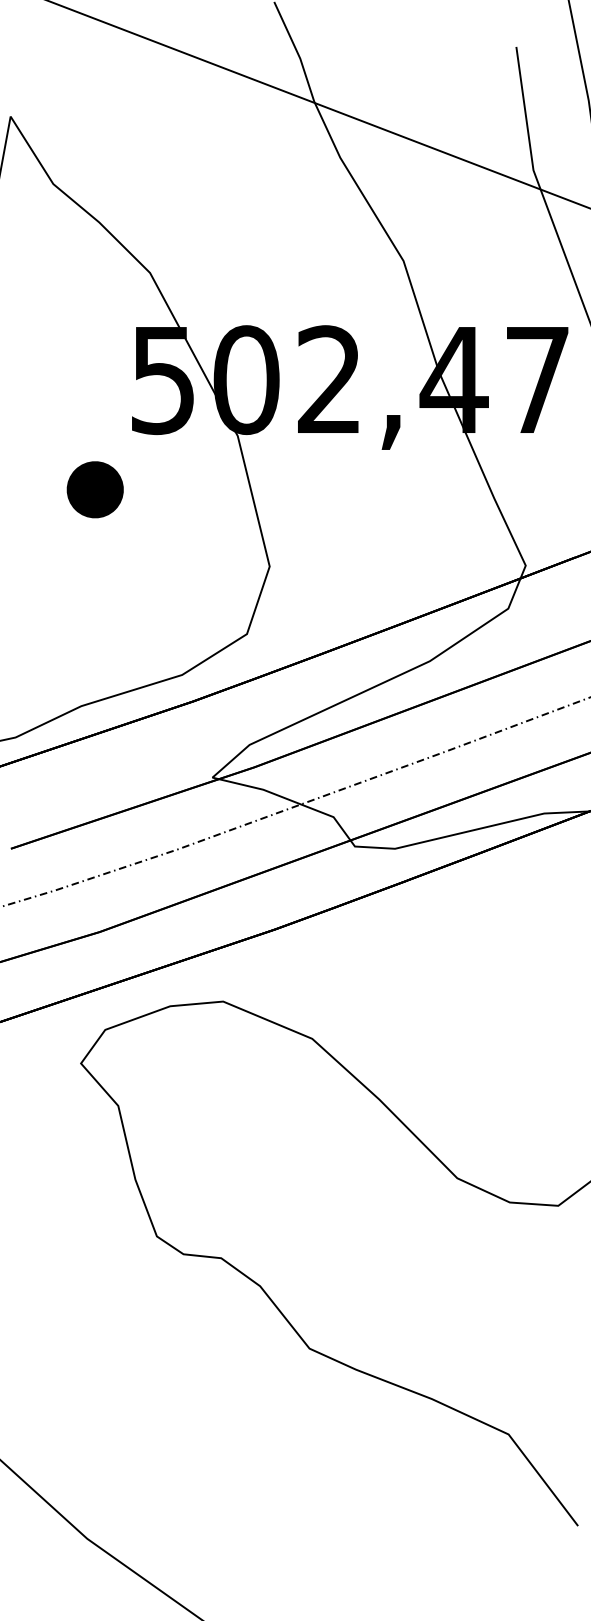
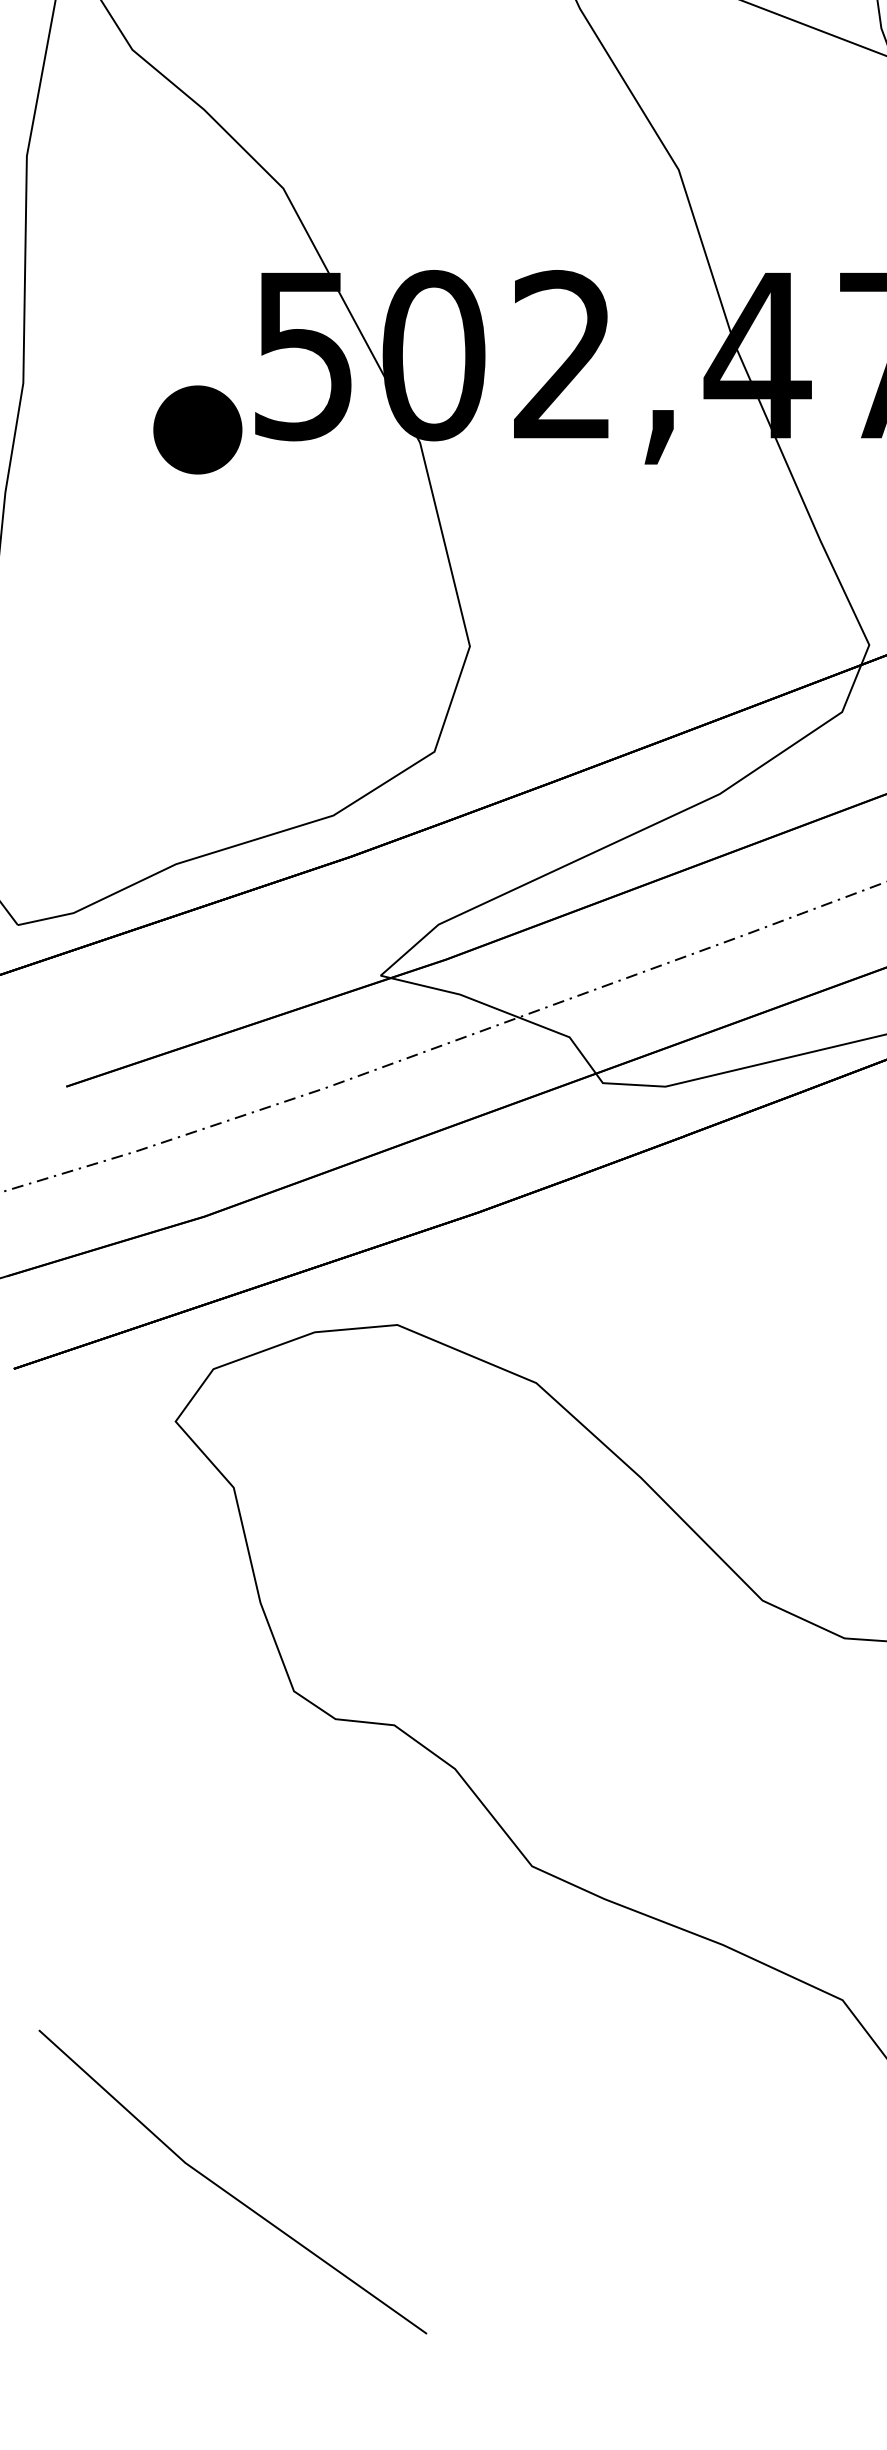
part: (94, 489) -> (196, 429), moved

